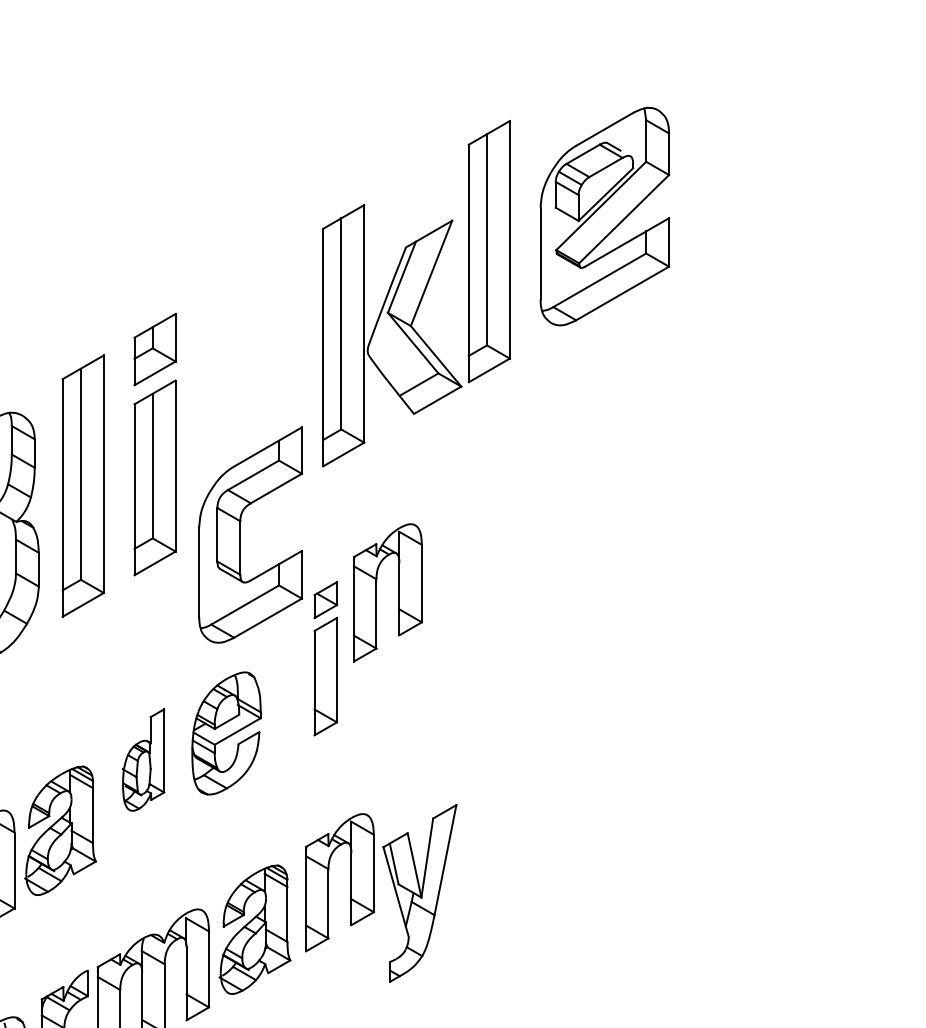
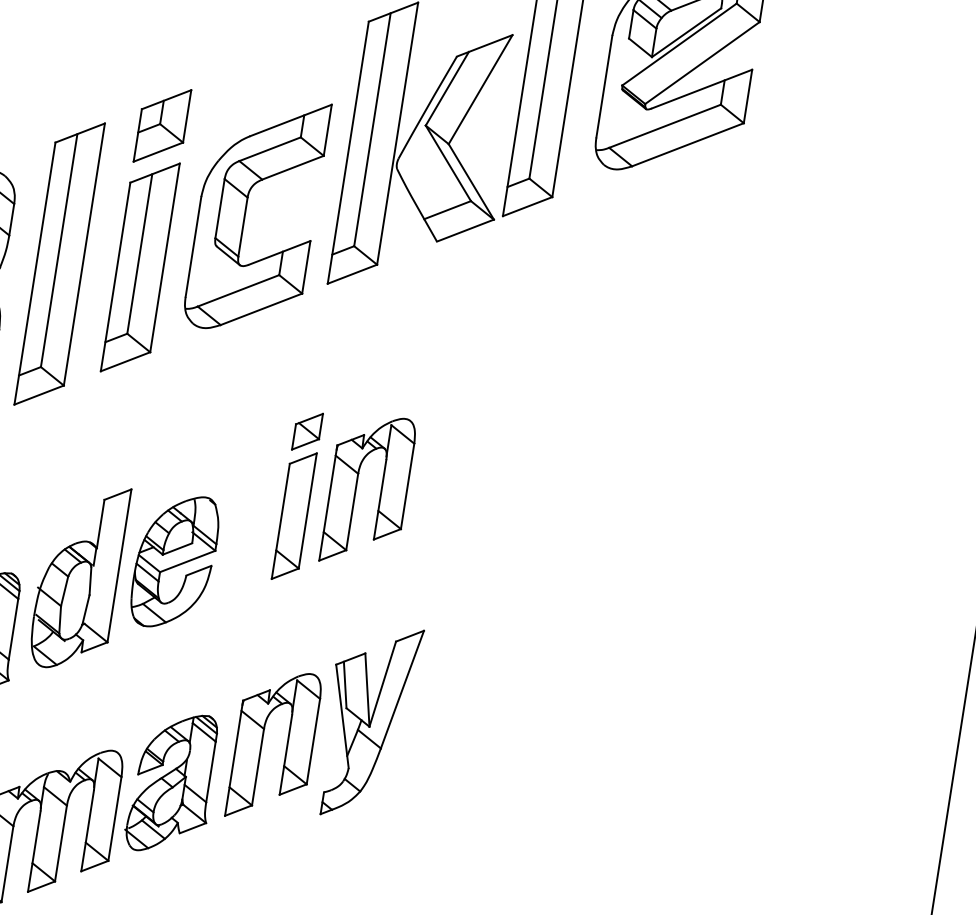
part: (240, 534) -> (245, 212), moved
part: (376, 592) -> (355, 488), moved
part: (143, 759) -> (78, 576), size x1.67
part: (419, 893) -> (368, 721), moved

